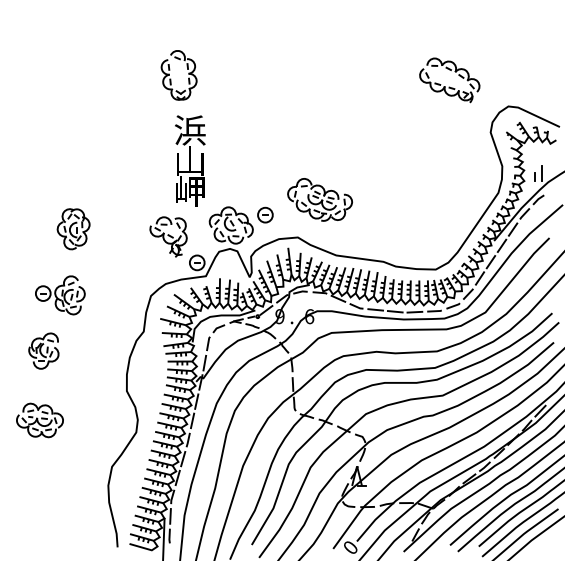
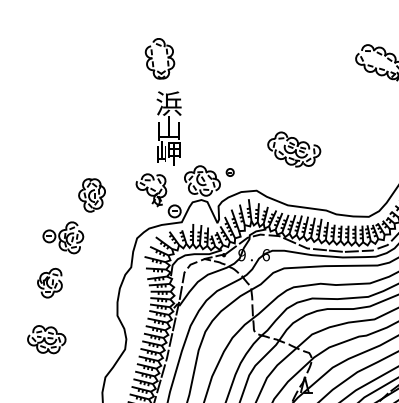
part: (319, 199) -> (293, 149), moved
part: (265, 214) -> (230, 172), size x0.6
part: (73, 229) -> (91, 195), moved

